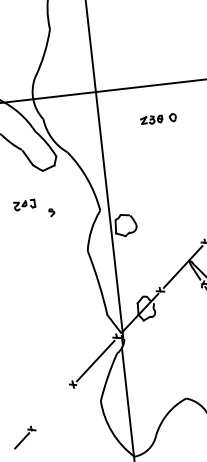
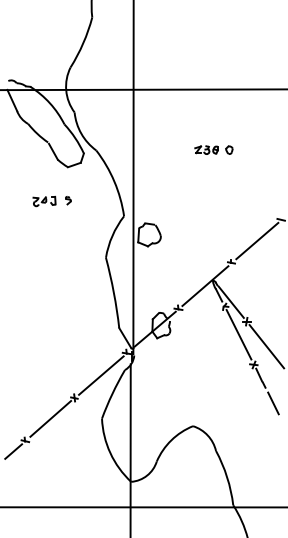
part: (158, 118) -> (213, 149), moved
part: (51, 212) -> (68, 200), moved
line: (52, 406) -> (50, 418), added

